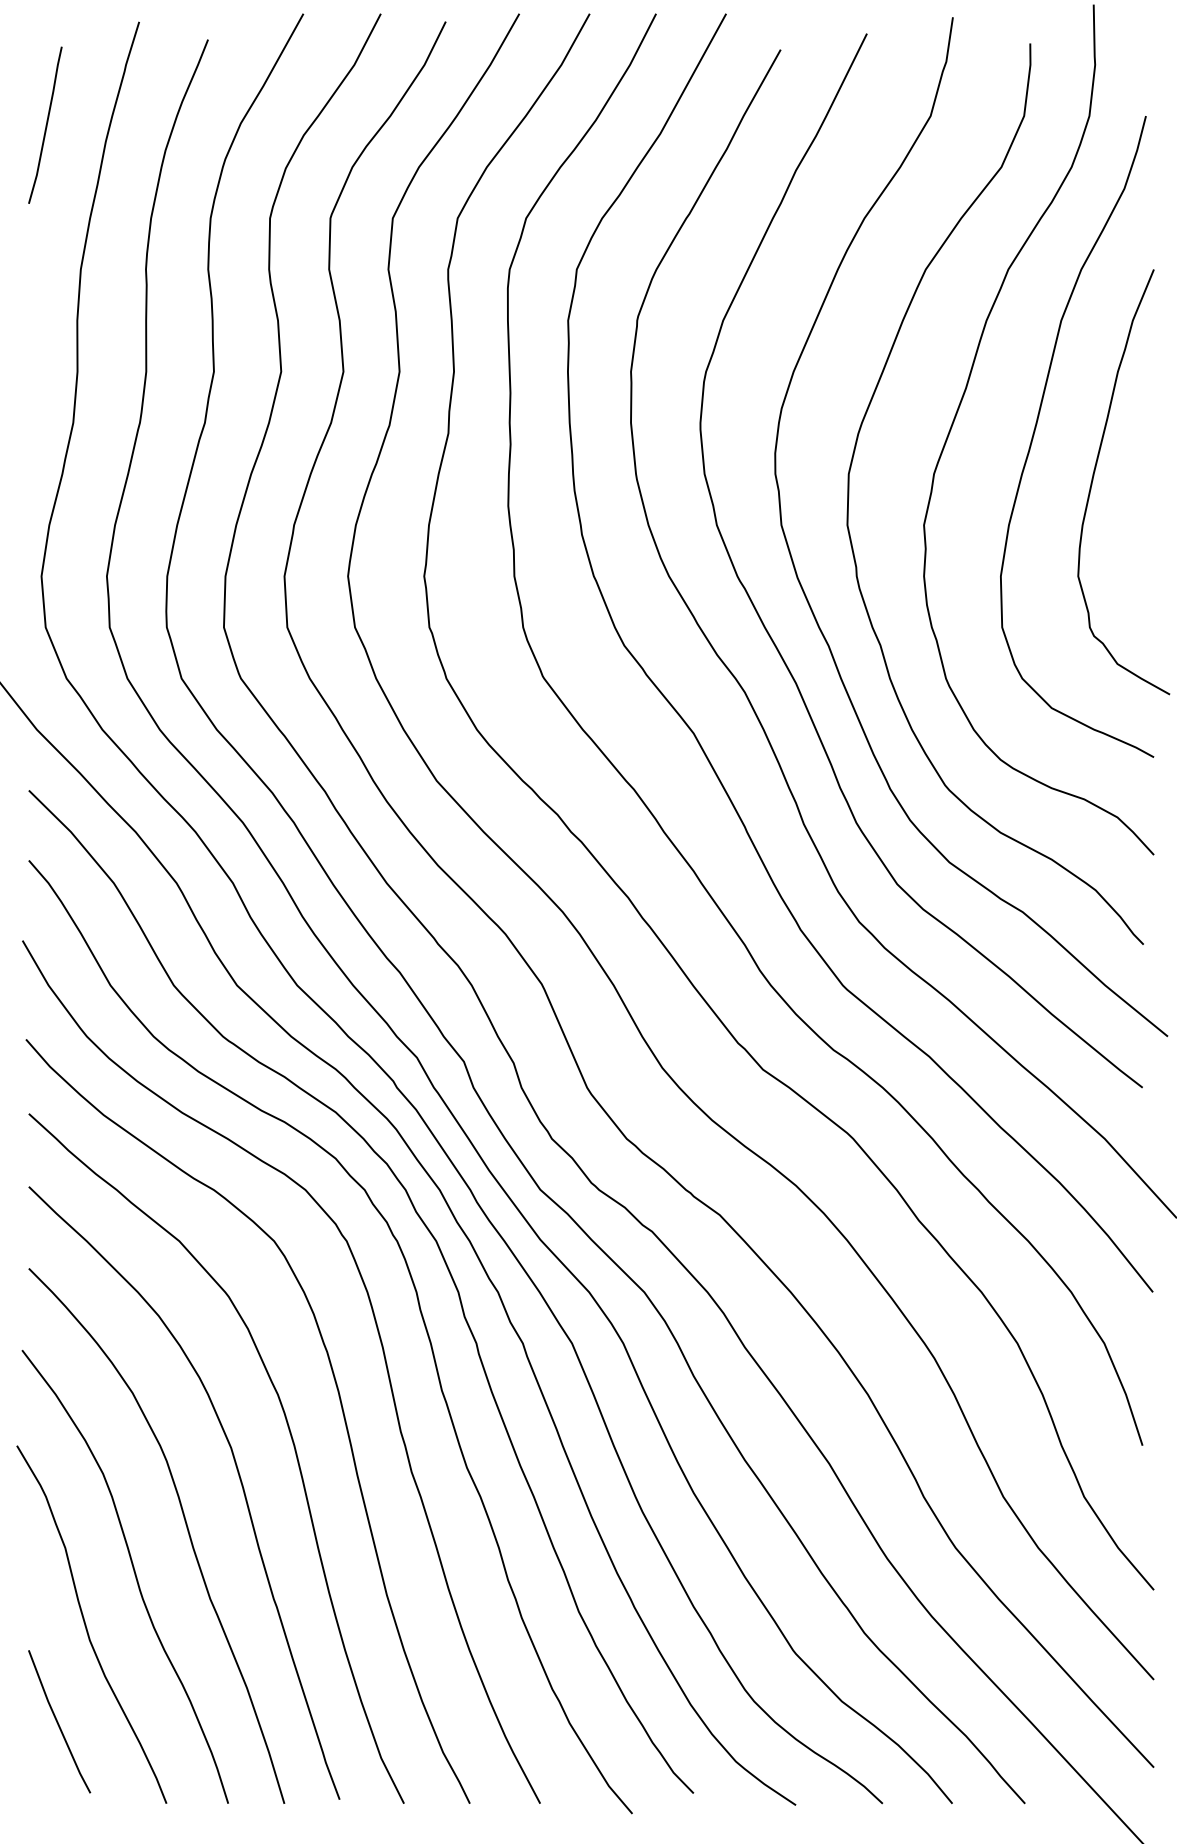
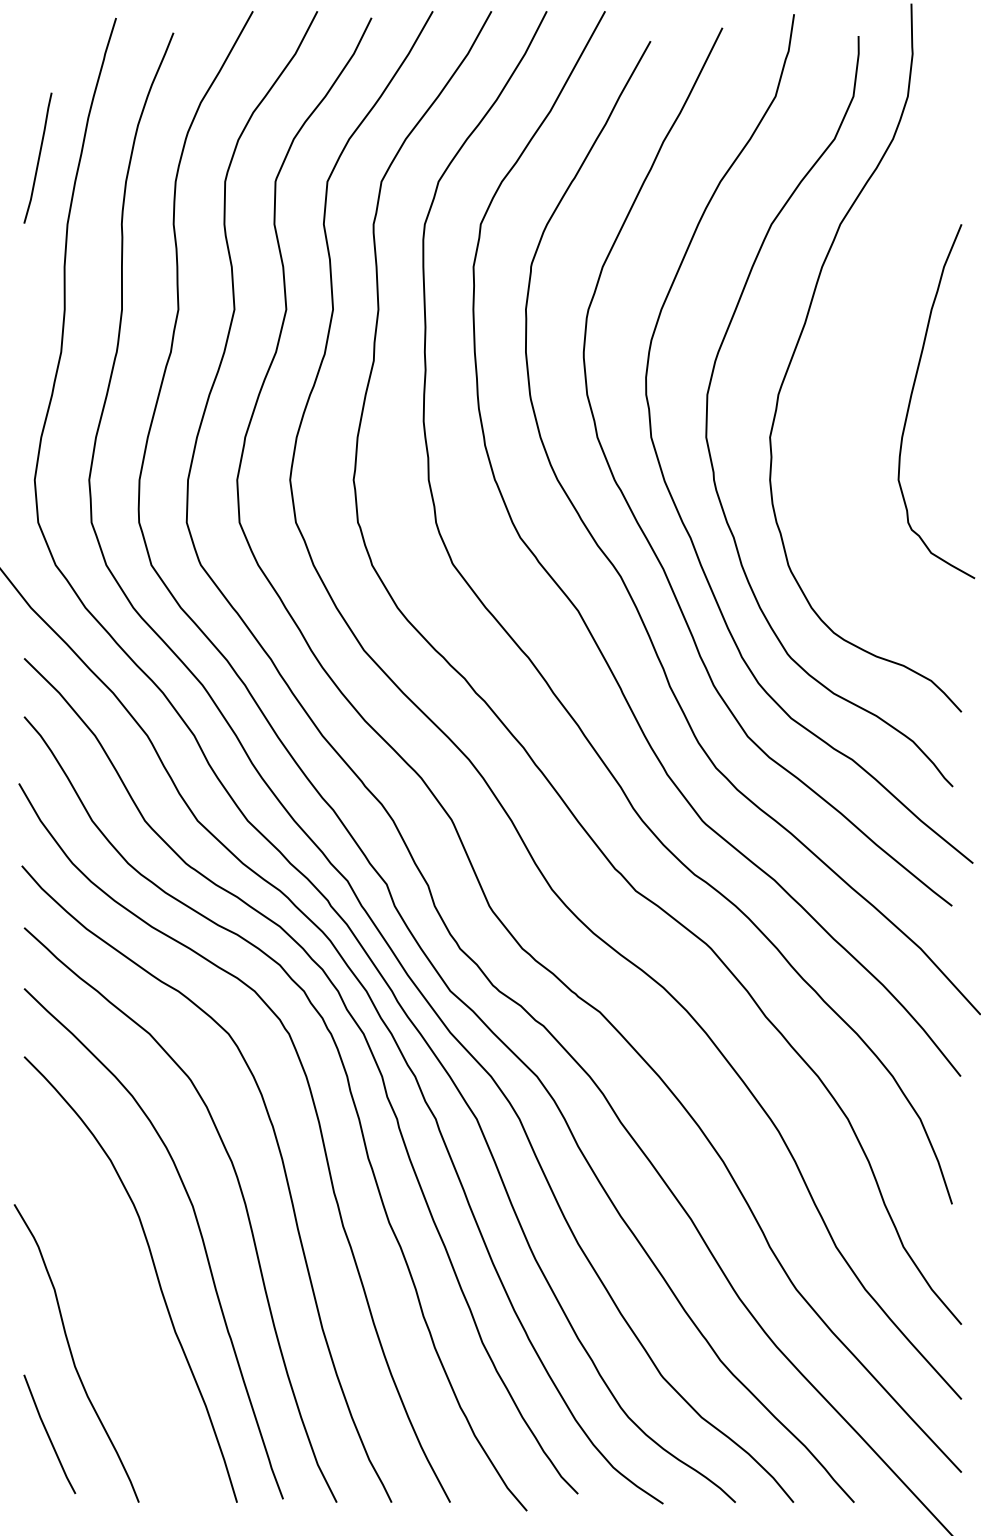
line: (46, 124) -> (38, 157), moved
curve: (1037, 425) -> (864, 354), removed
curve: (133, 1573) -> (111, 1310), removed

